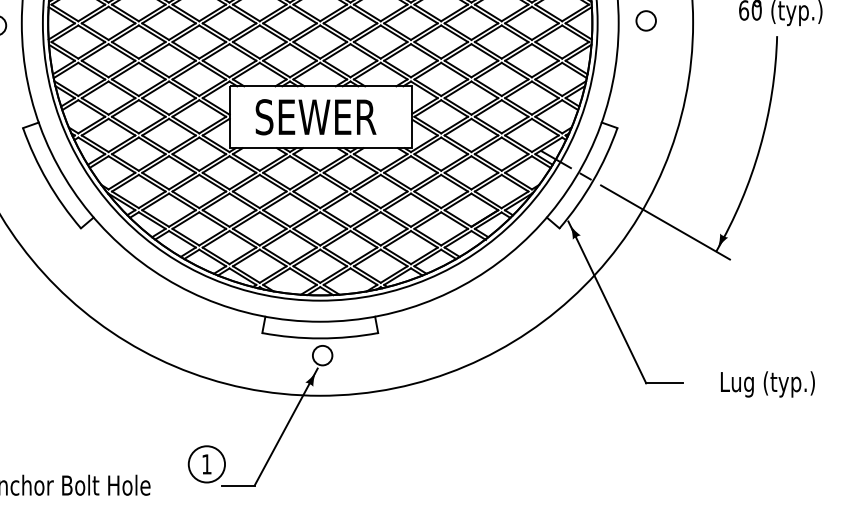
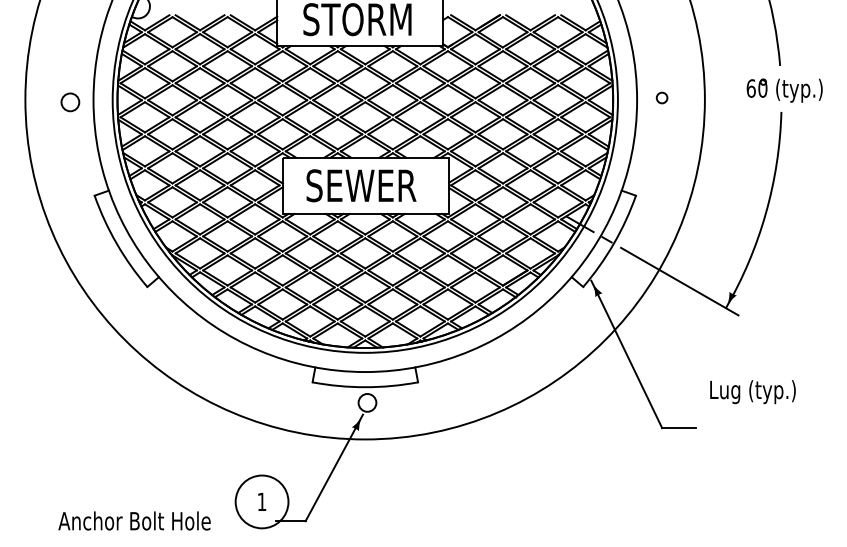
circle: (645, 20) -> (661, 97), size x0.6
text: (767, 384) -> (752, 392), moved
circle: (206, 463) -> (261, 501), size x1.6

